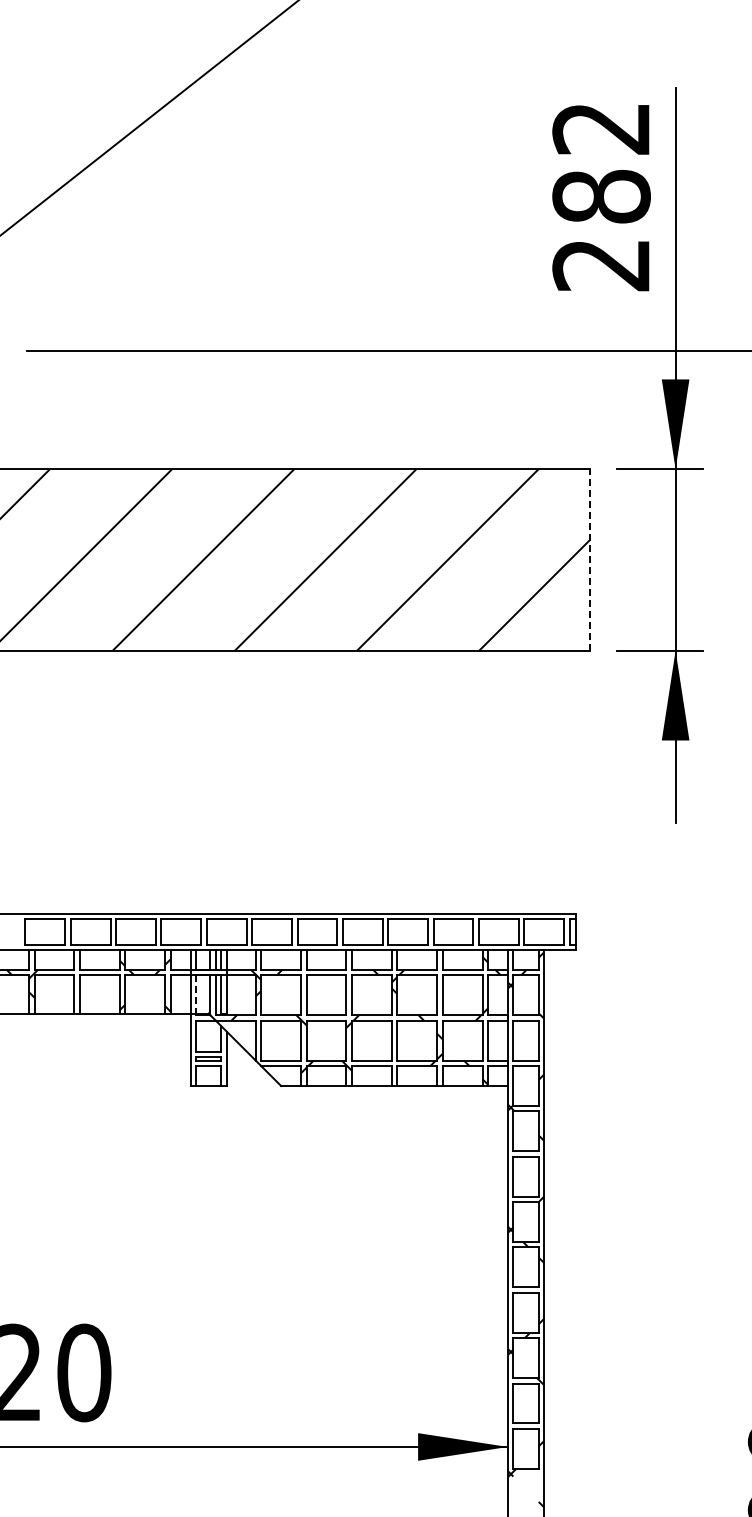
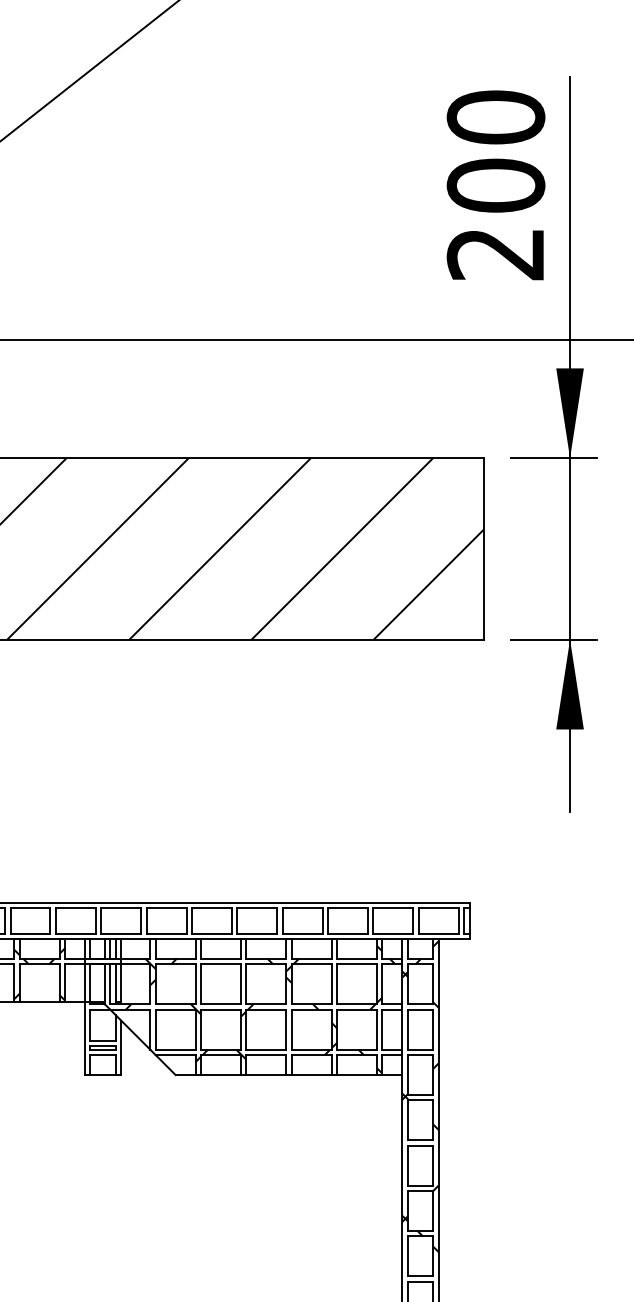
text: (601, 162) -> (495, 151), 282 -> 200
line: (589, 559) -> (483, 548), dashed -> solid
line: (195, 994) -> (89, 983), dashed -> solid

